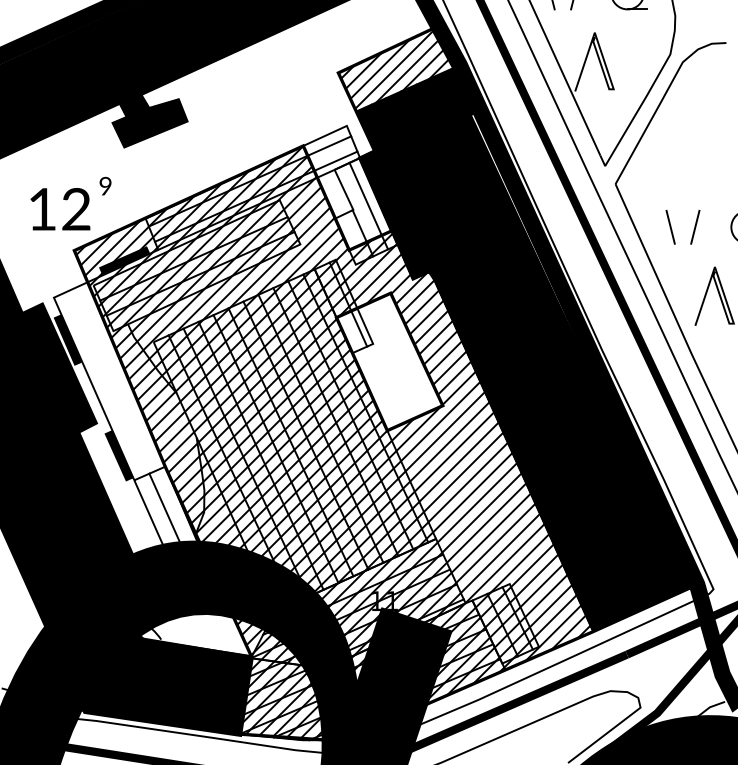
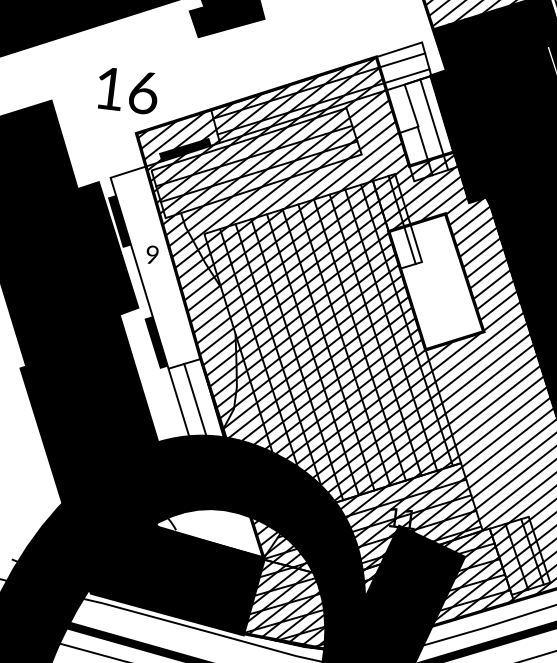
text: (105, 185) -> (152, 254), moved
text: (76, 209) -> (143, 92), 12 -> 16

